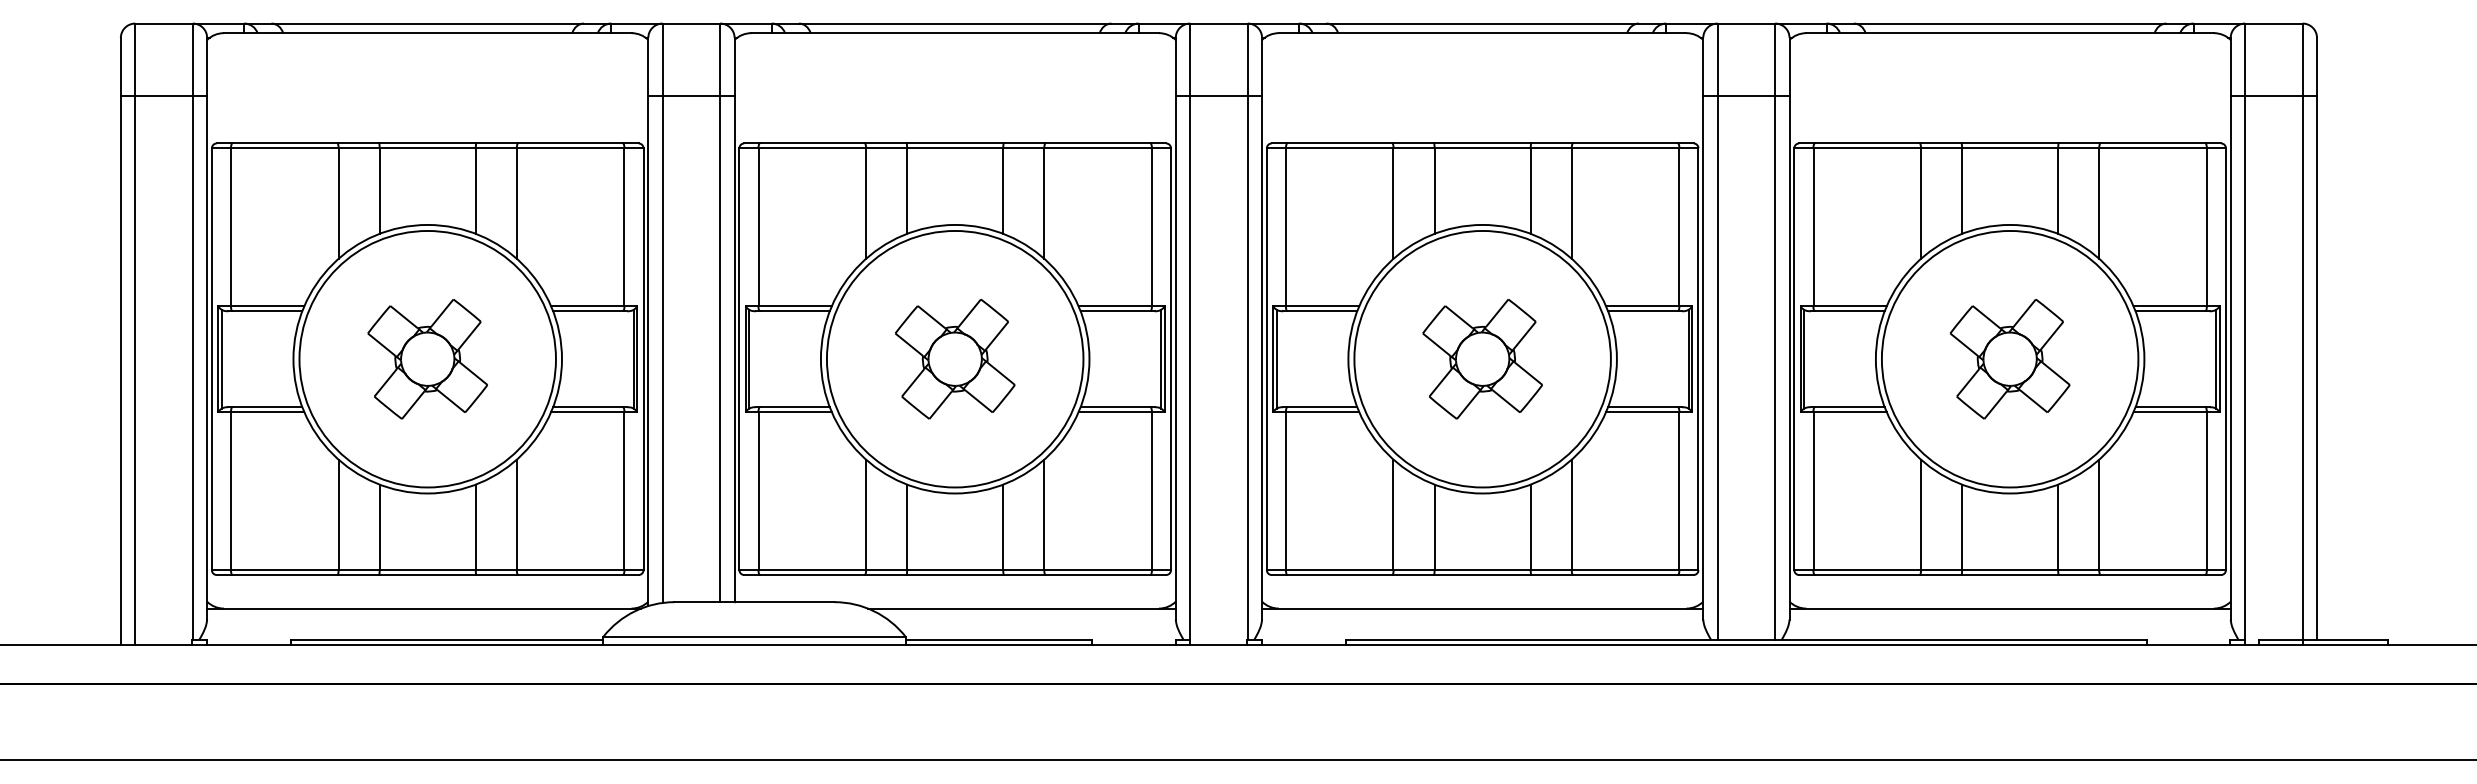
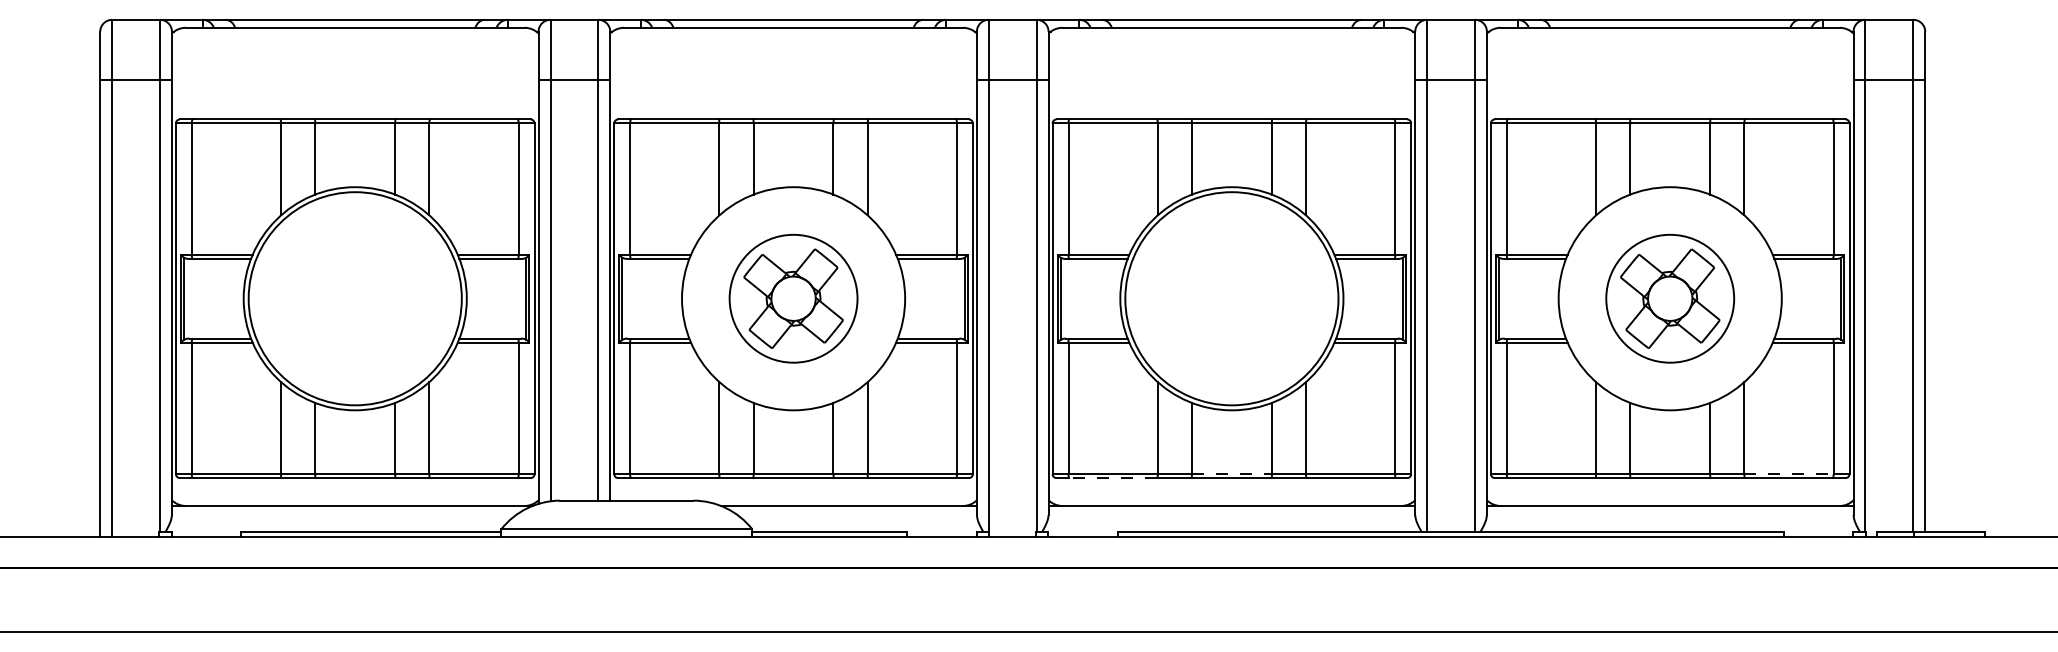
circle: (954, 358) -> (792, 298), size x0.6
circle: (2009, 358) -> (1669, 298), size x0.6
part: (427, 359) -> (355, 298), removed
part: (1482, 359) -> (1231, 298), removed
line: (1482, 570) -> (1231, 474), solid -> dashed
line: (2153, 570) -> (1789, 474), solid -> dashed
line: (1339, 575) -> (1112, 478), solid -> dashed

